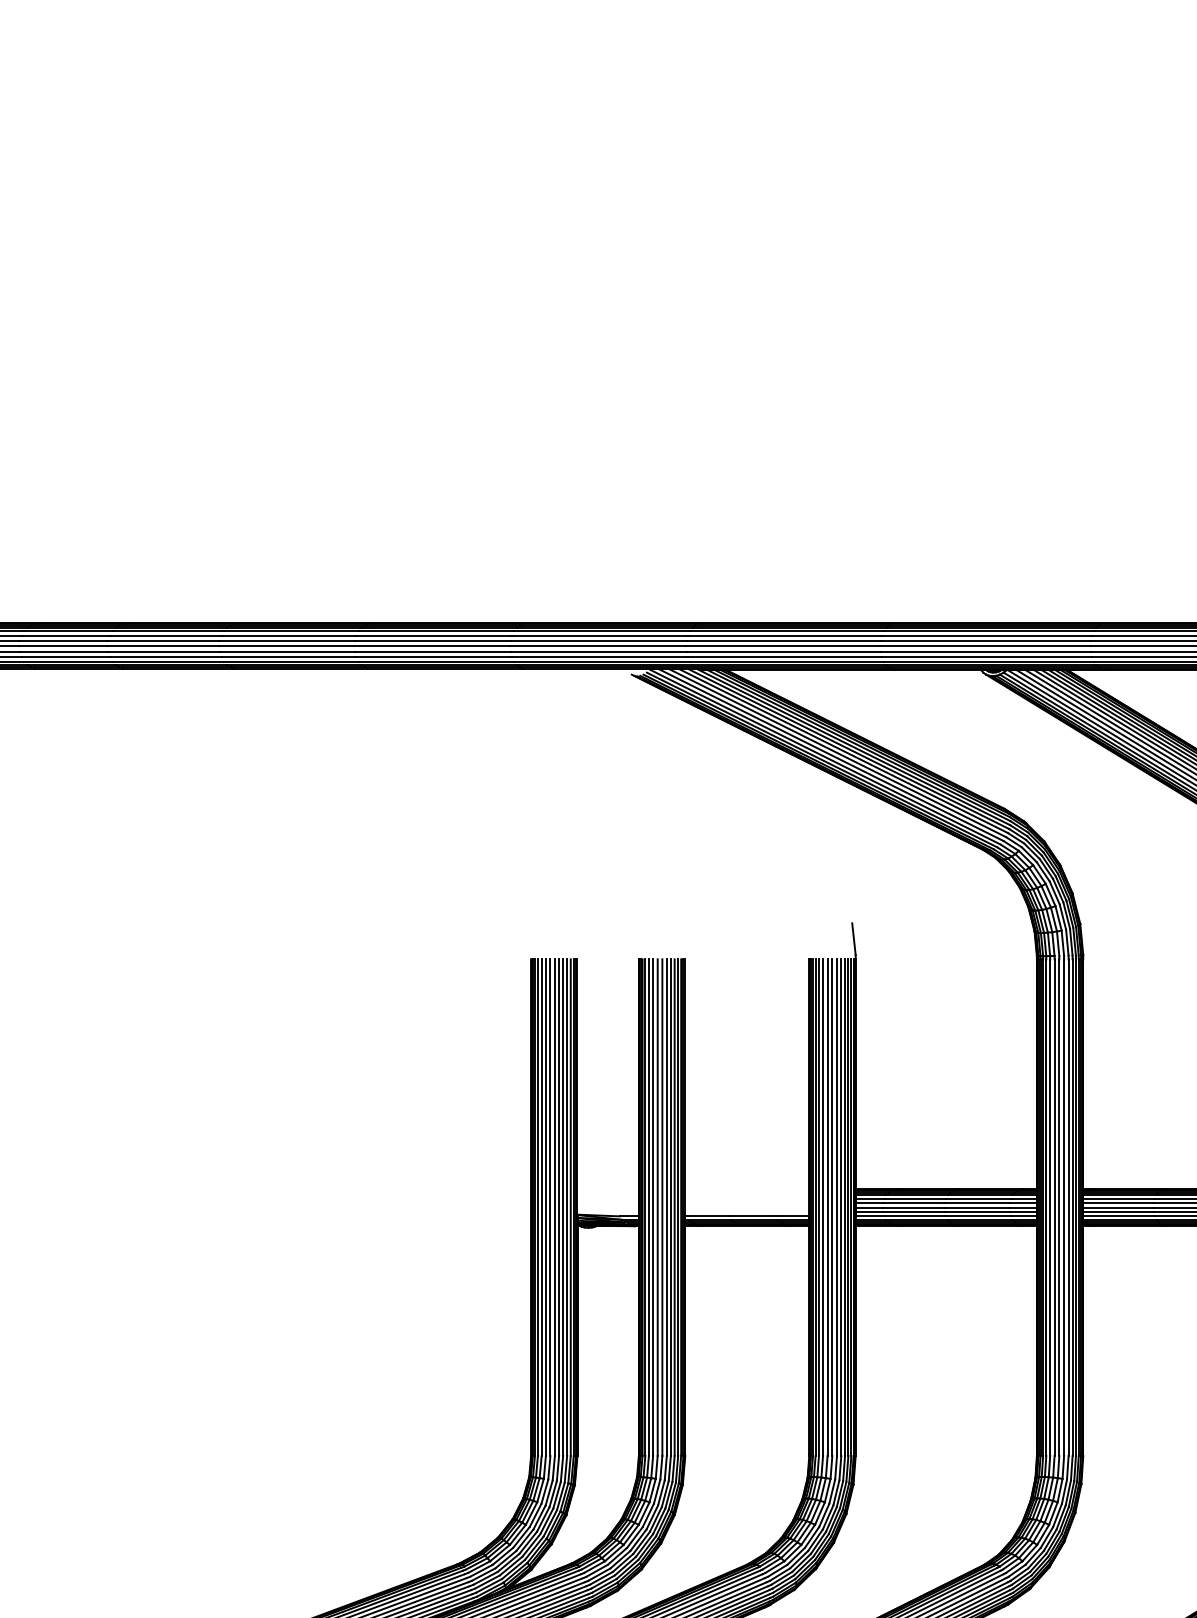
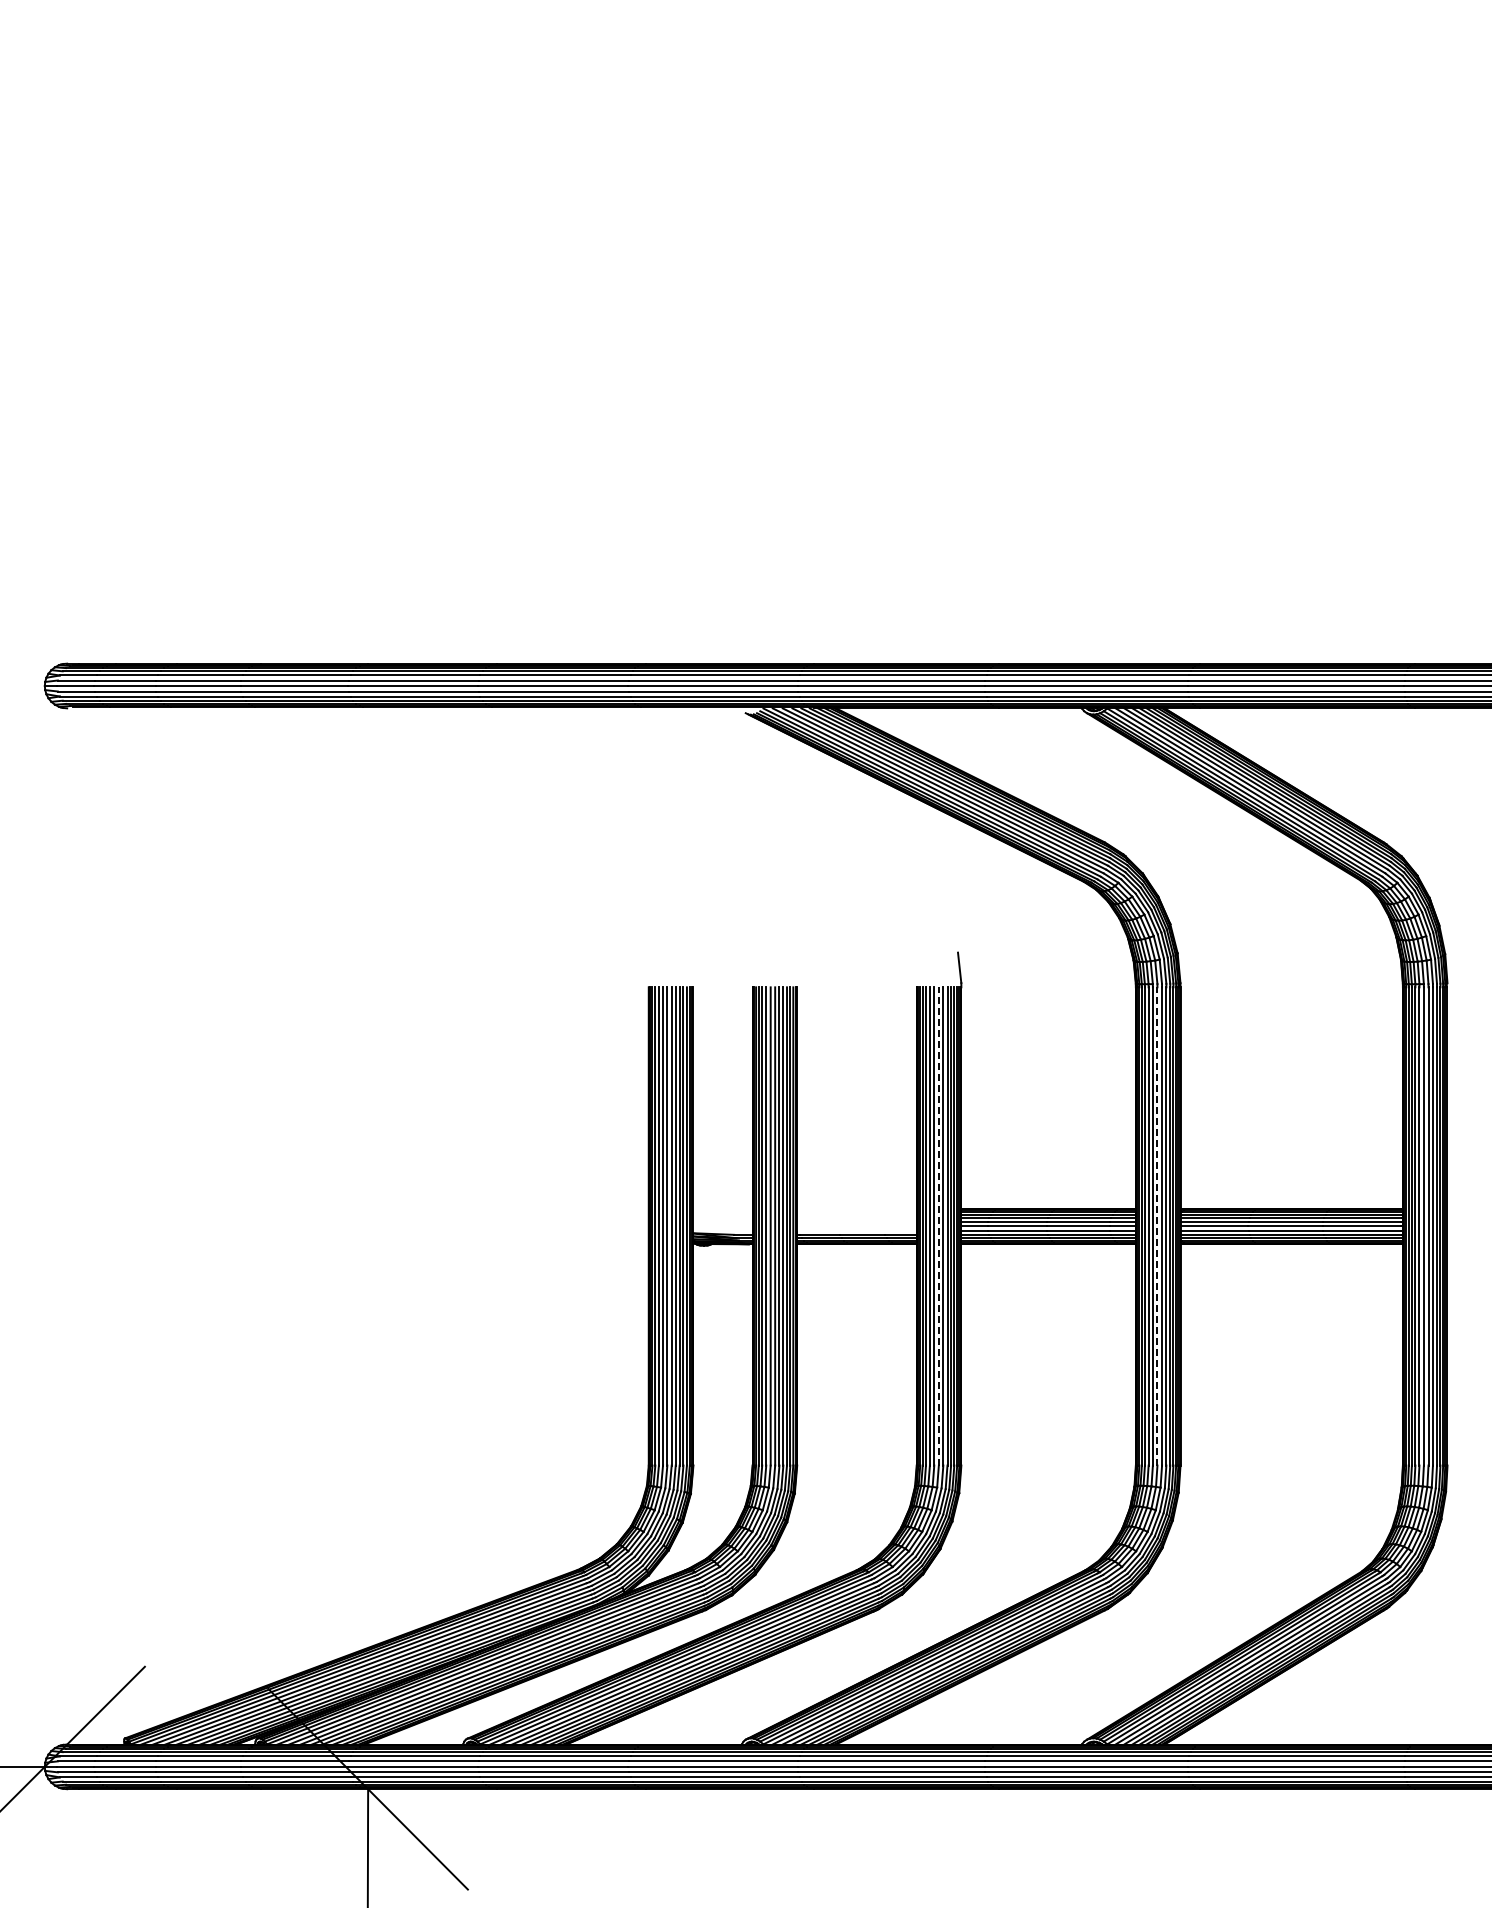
line: (831, 1206) -> (938, 1225), solid -> dashed
line: (1059, 1206) -> (1157, 1225), solid -> dashed

